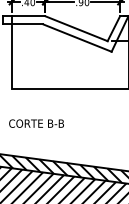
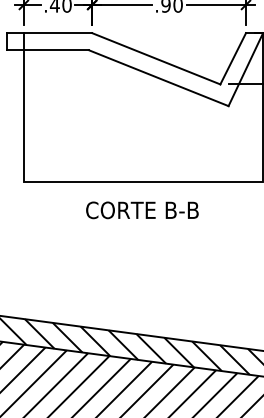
text: (36, 123) -> (142, 210), moved

